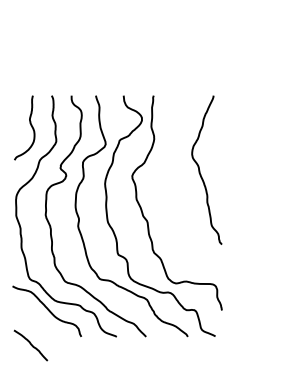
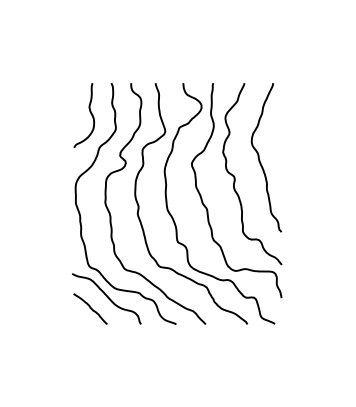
curve: (175, 188) -> (235, 176), added
curve: (30, 344) -> (90, 308), moved

